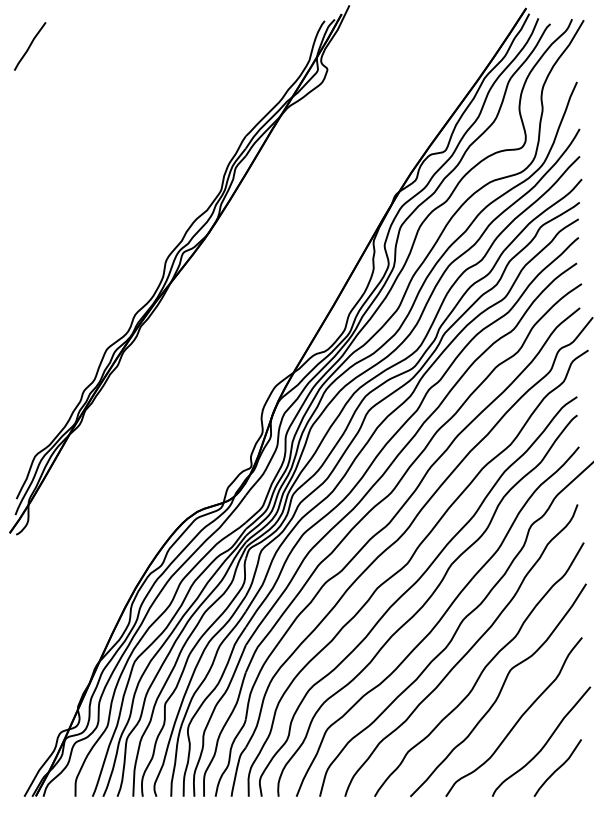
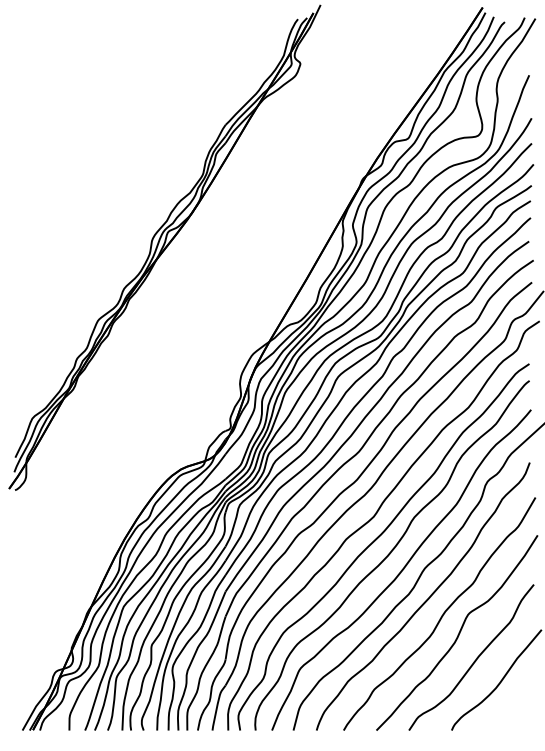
line: (29, 46) -> (27, 42), removed
curve: (558, 767) -> (512, 703), removed

